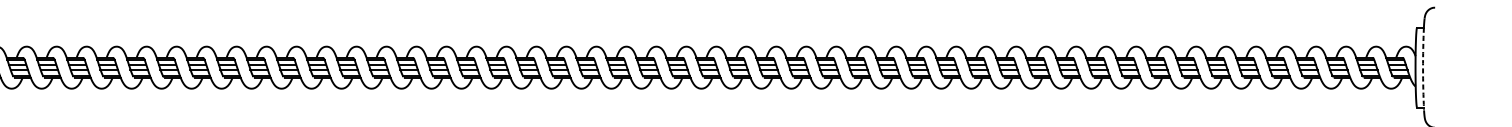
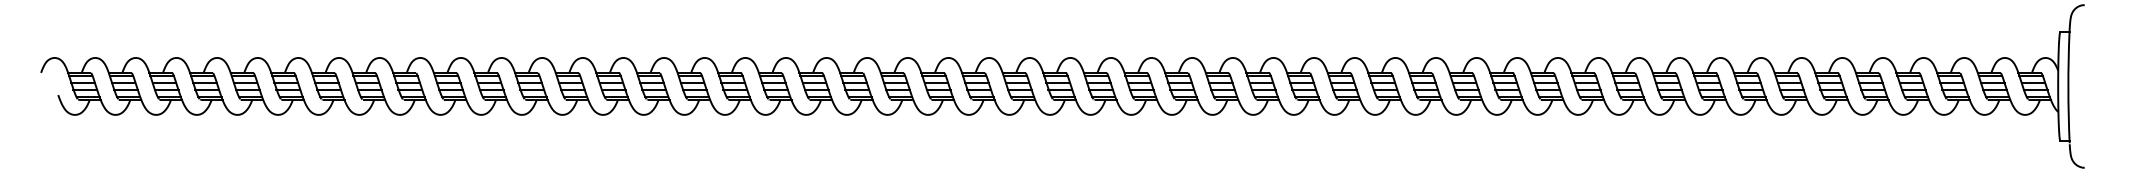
arc: (1423, 68) -> (2068, 87), dashed -> solid

